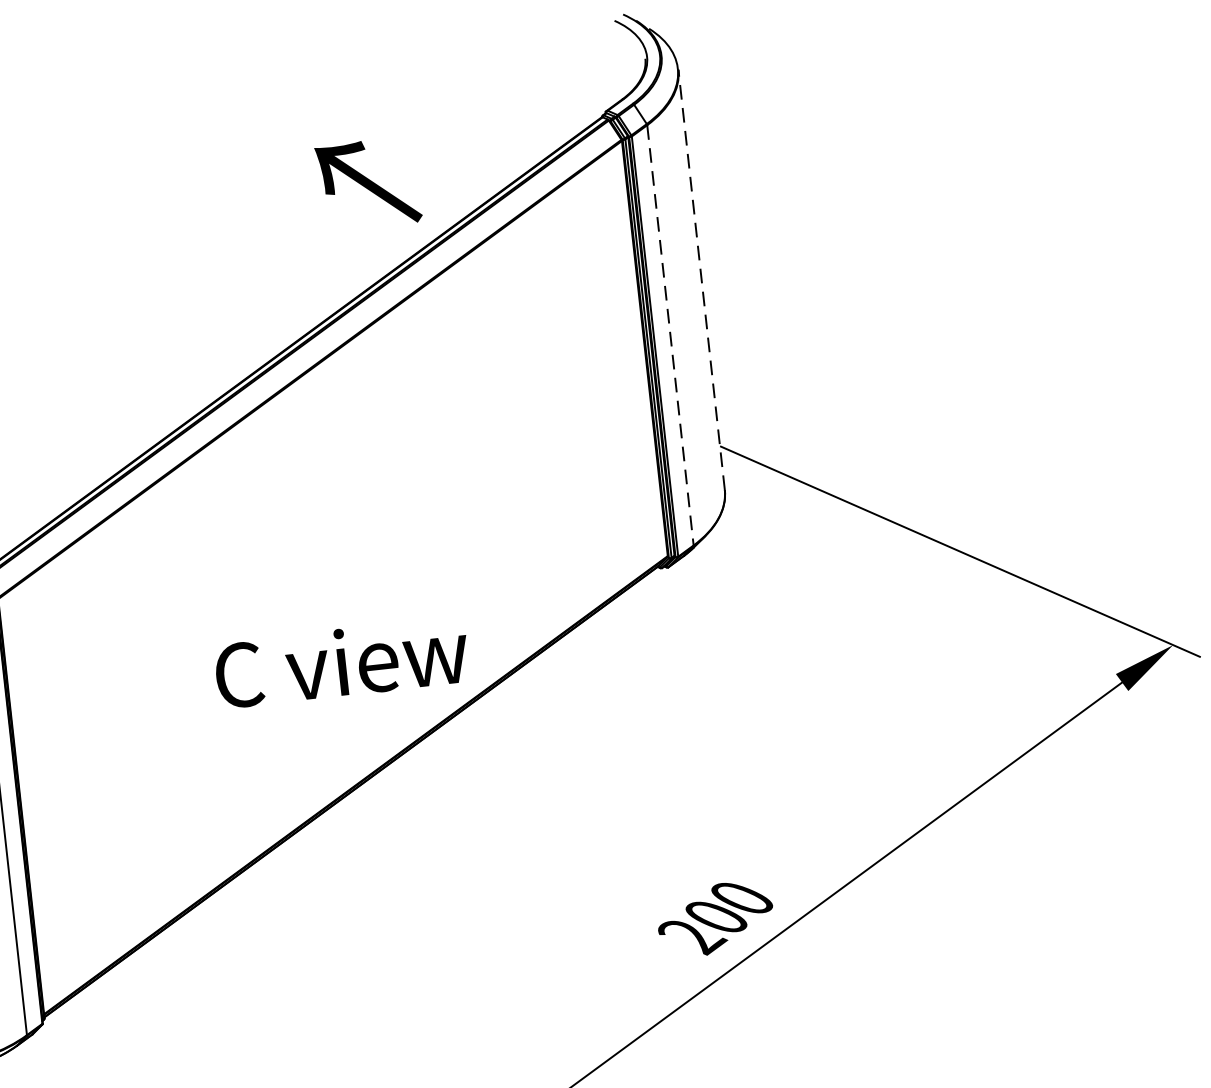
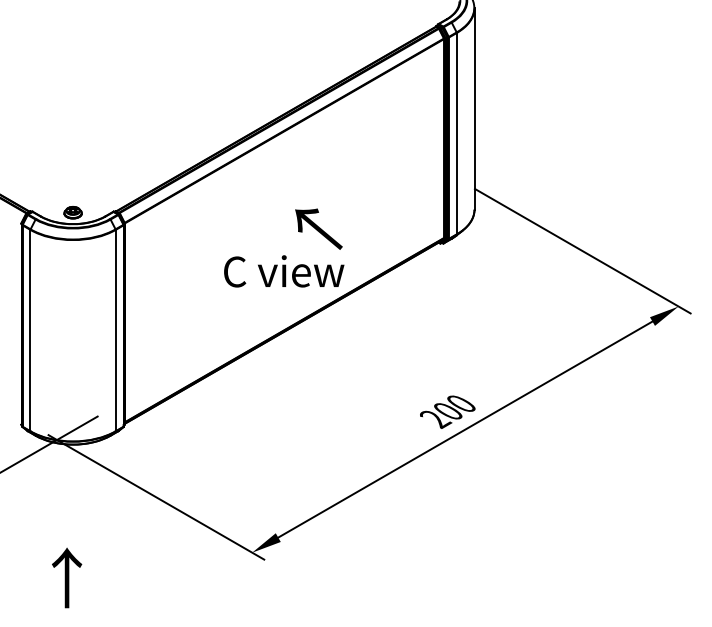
text: (367, 182) -> (318, 228), moved
line: (701, 280) -> (474, 109), dashed -> solid
line: (669, 335) -> (456, 133), dashed -> solid

